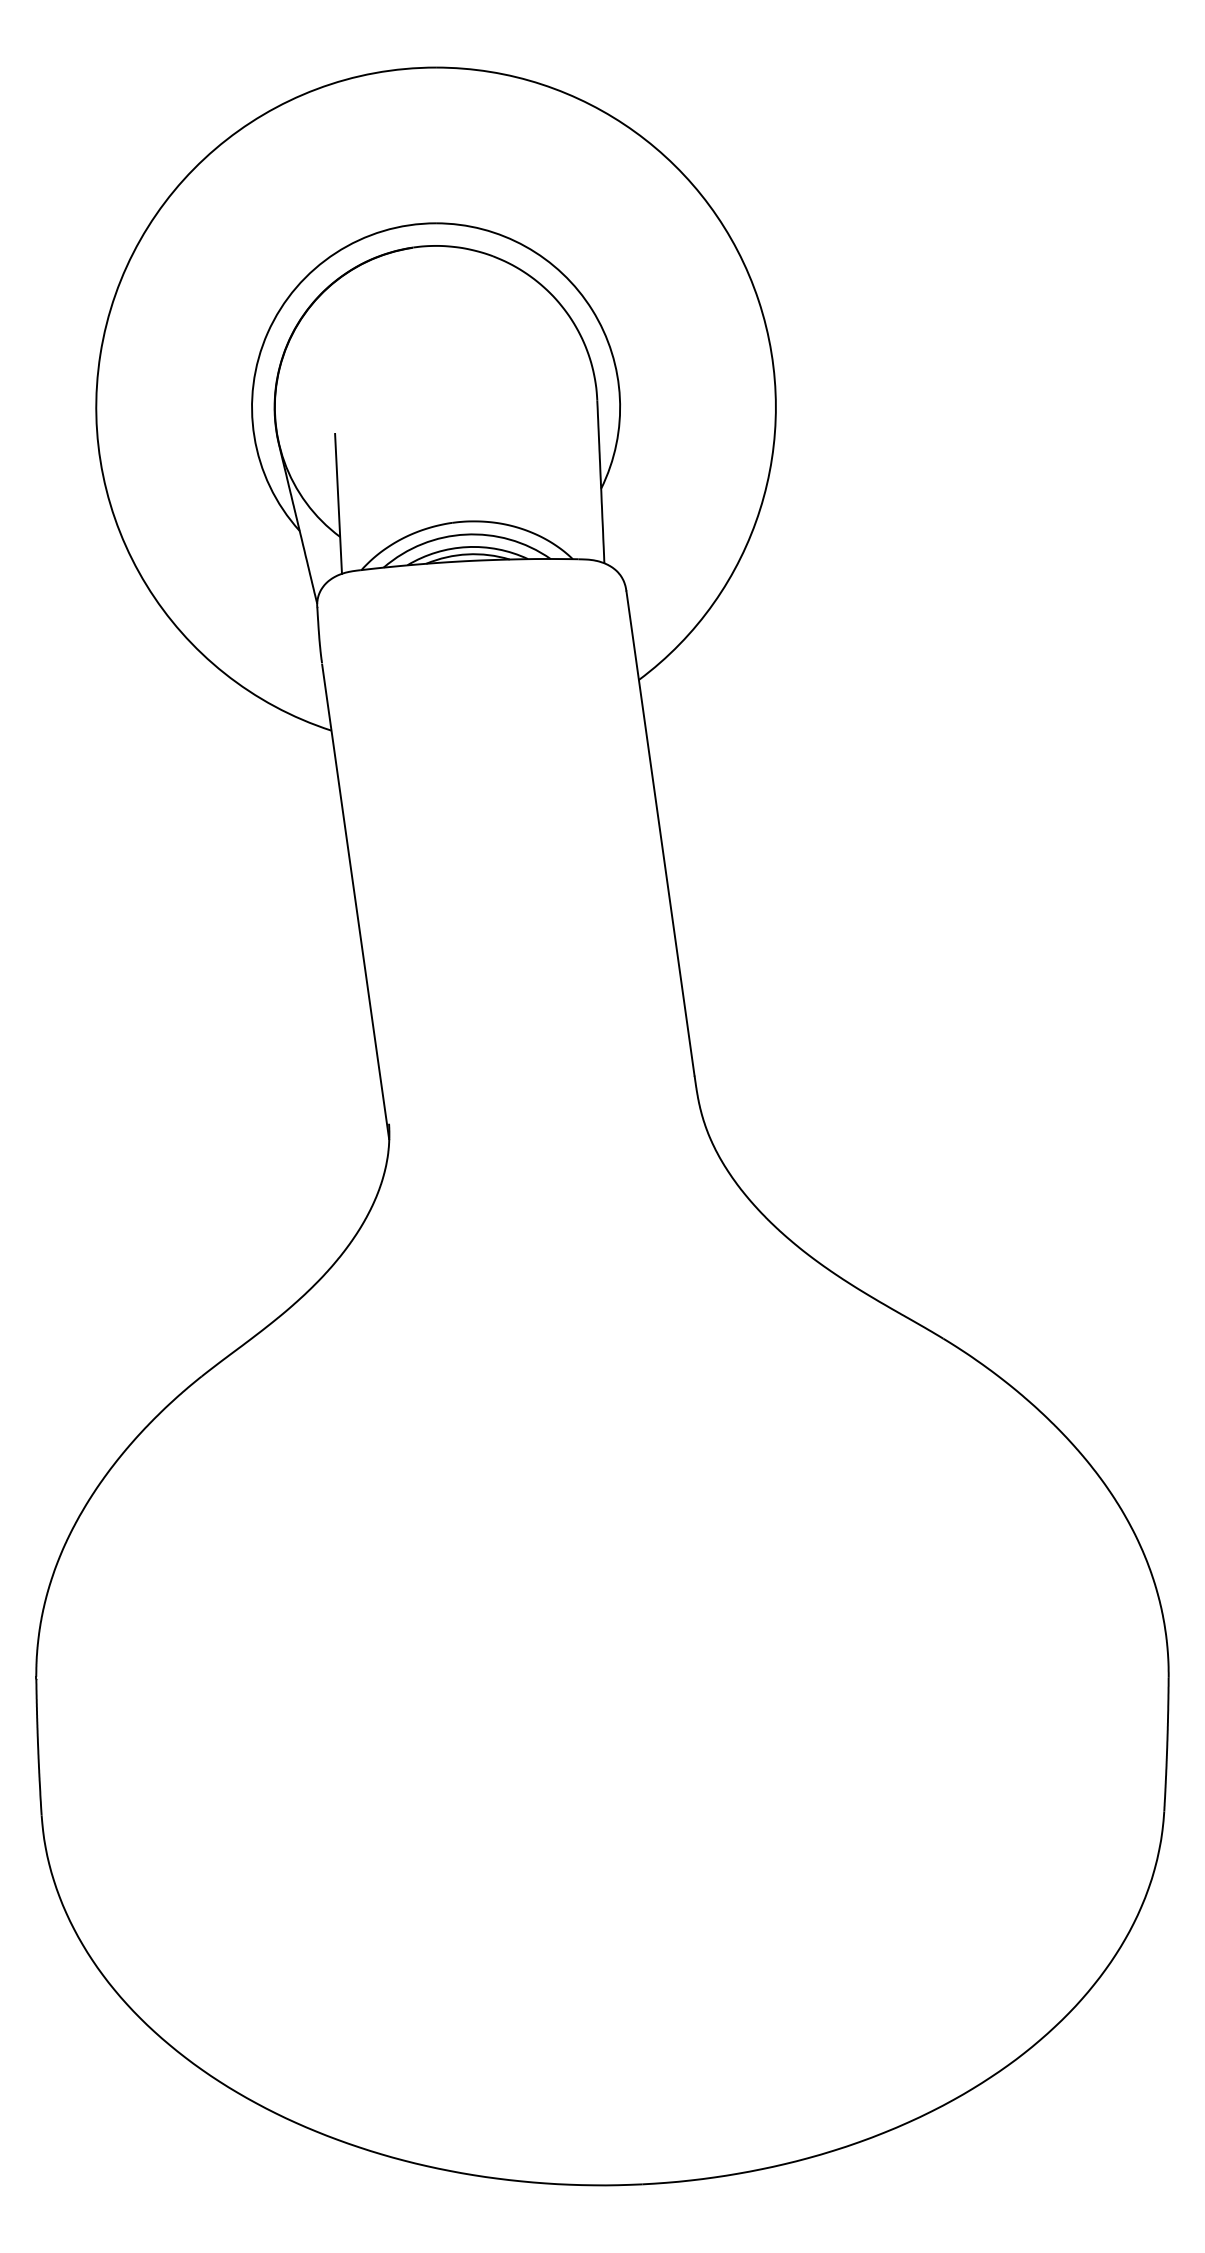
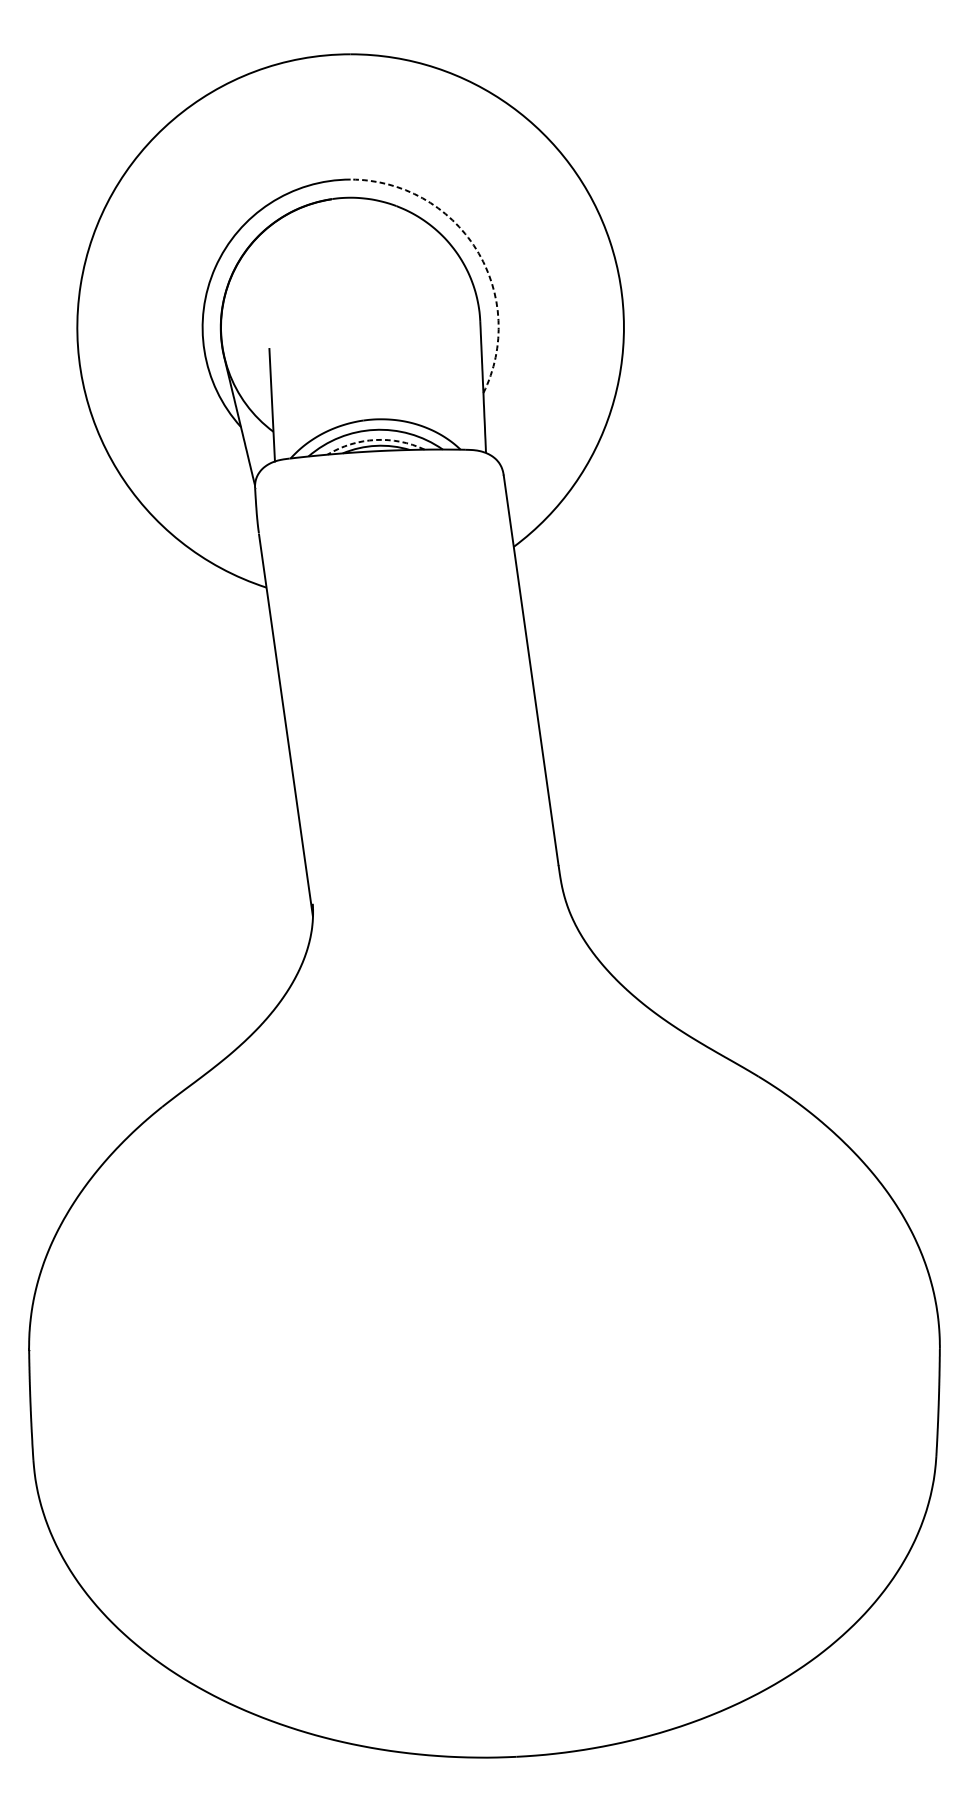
arc: (592, 310) -> (476, 249), solid -> dashed
arc: (467, 547) -> (375, 440), solid -> dashed

